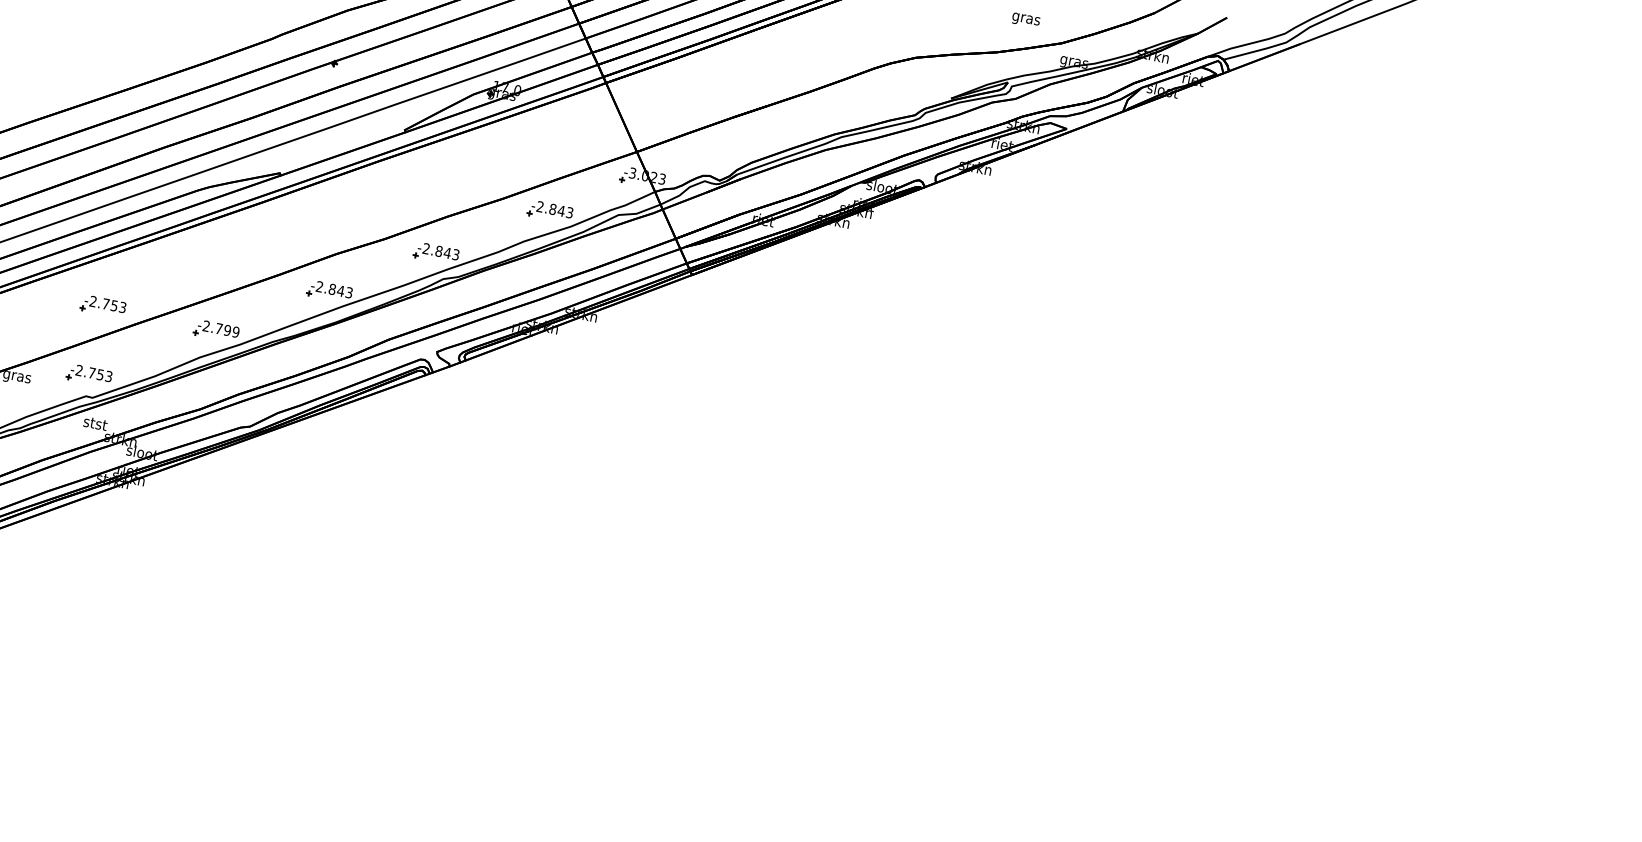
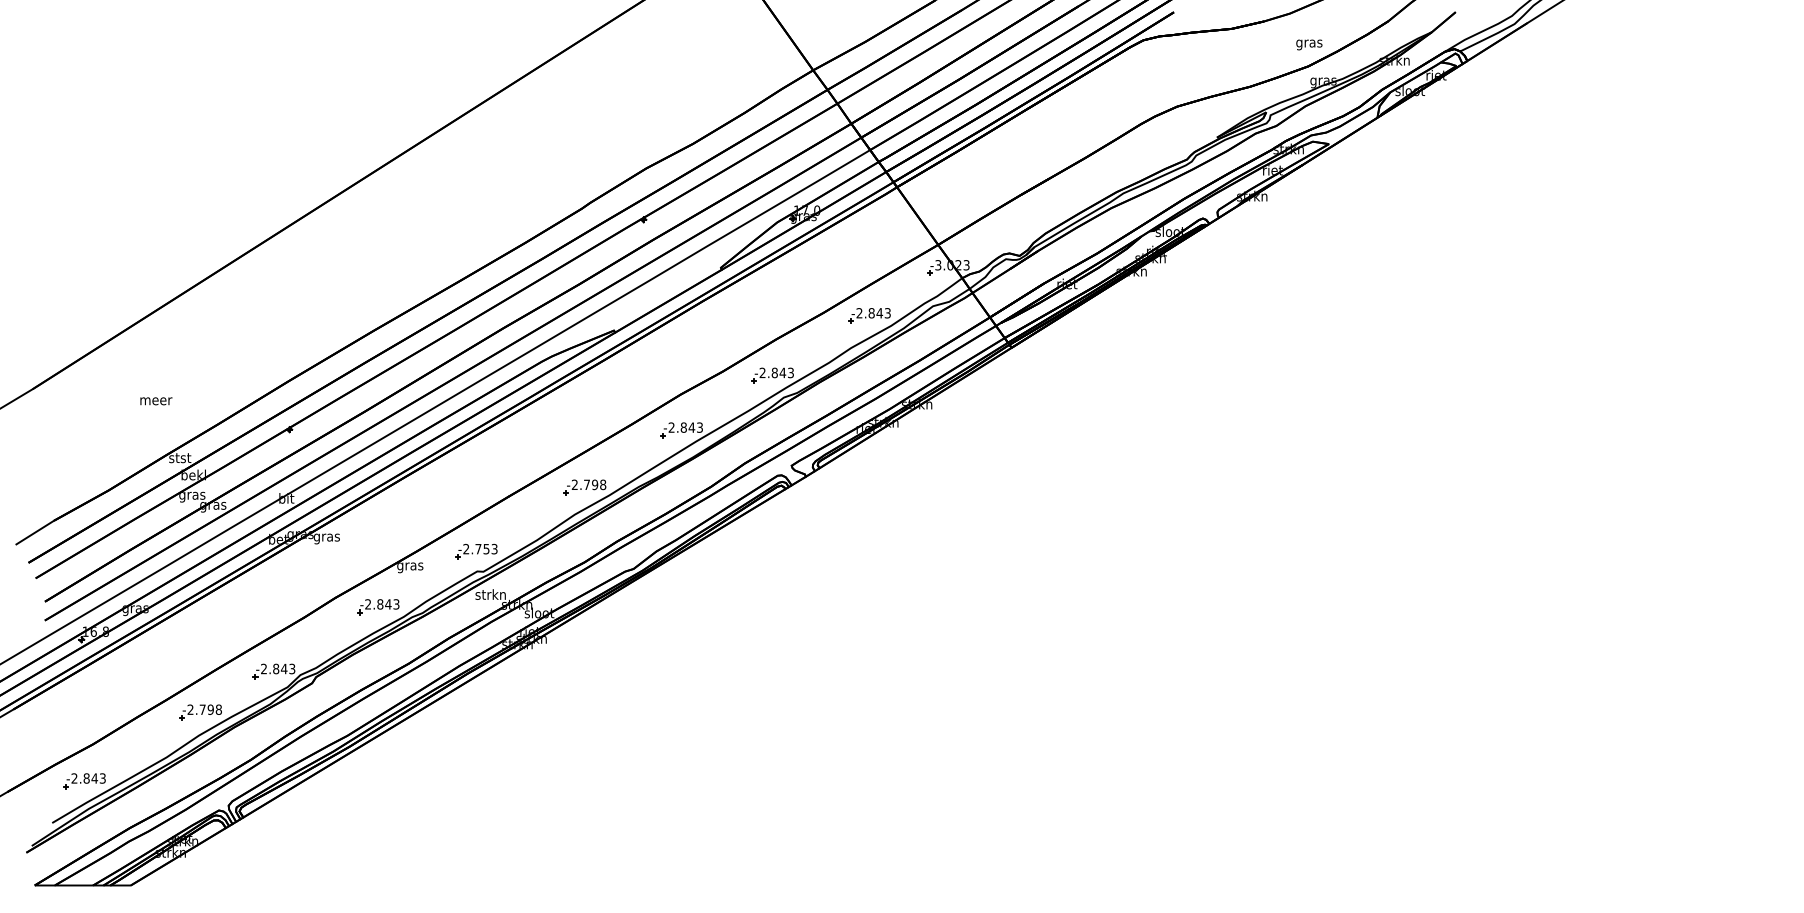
text: (1026, 19) -> (1309, 44), moved
part: (103, 306) -> (476, 485), removed
text: (236, 331) -> (603, 484), -2.799 -> -2.798
text: (95, 423) -> (490, 594), stst -> strkn

